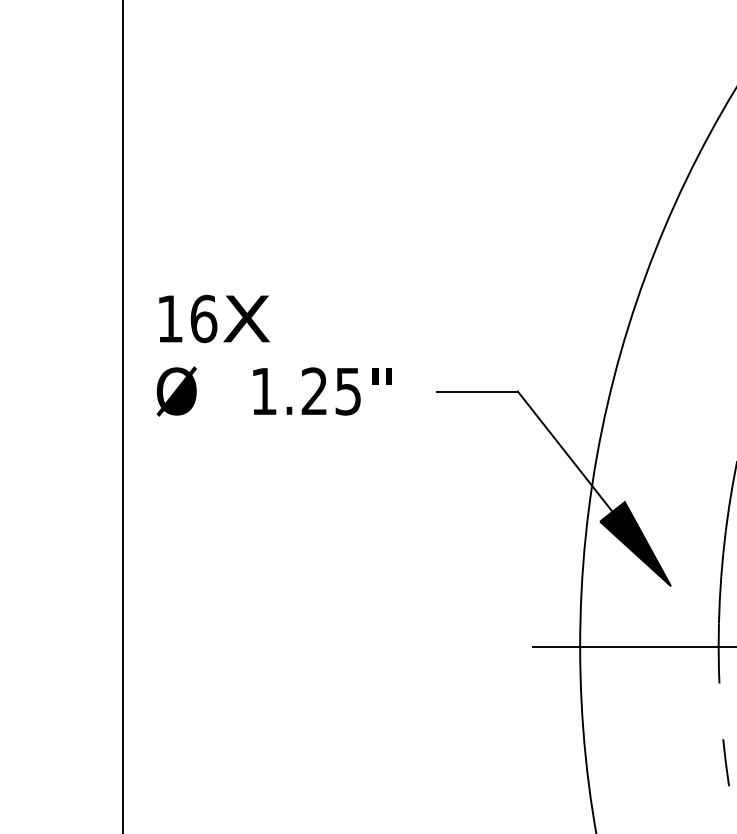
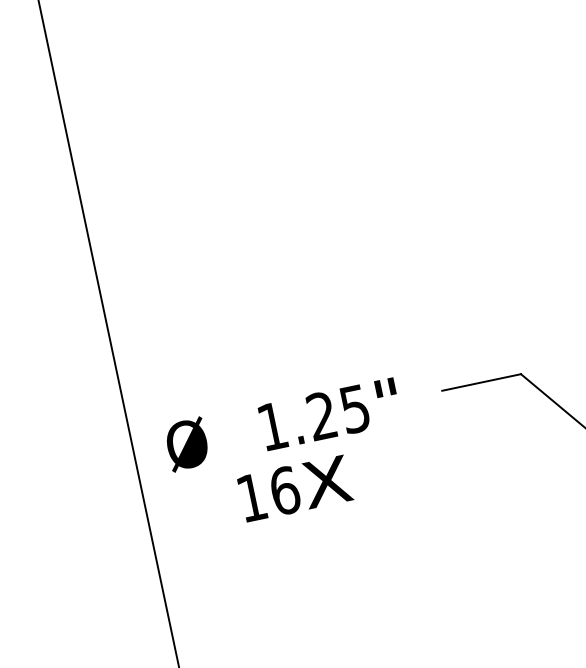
text: (214, 318) -> (295, 488), moved

